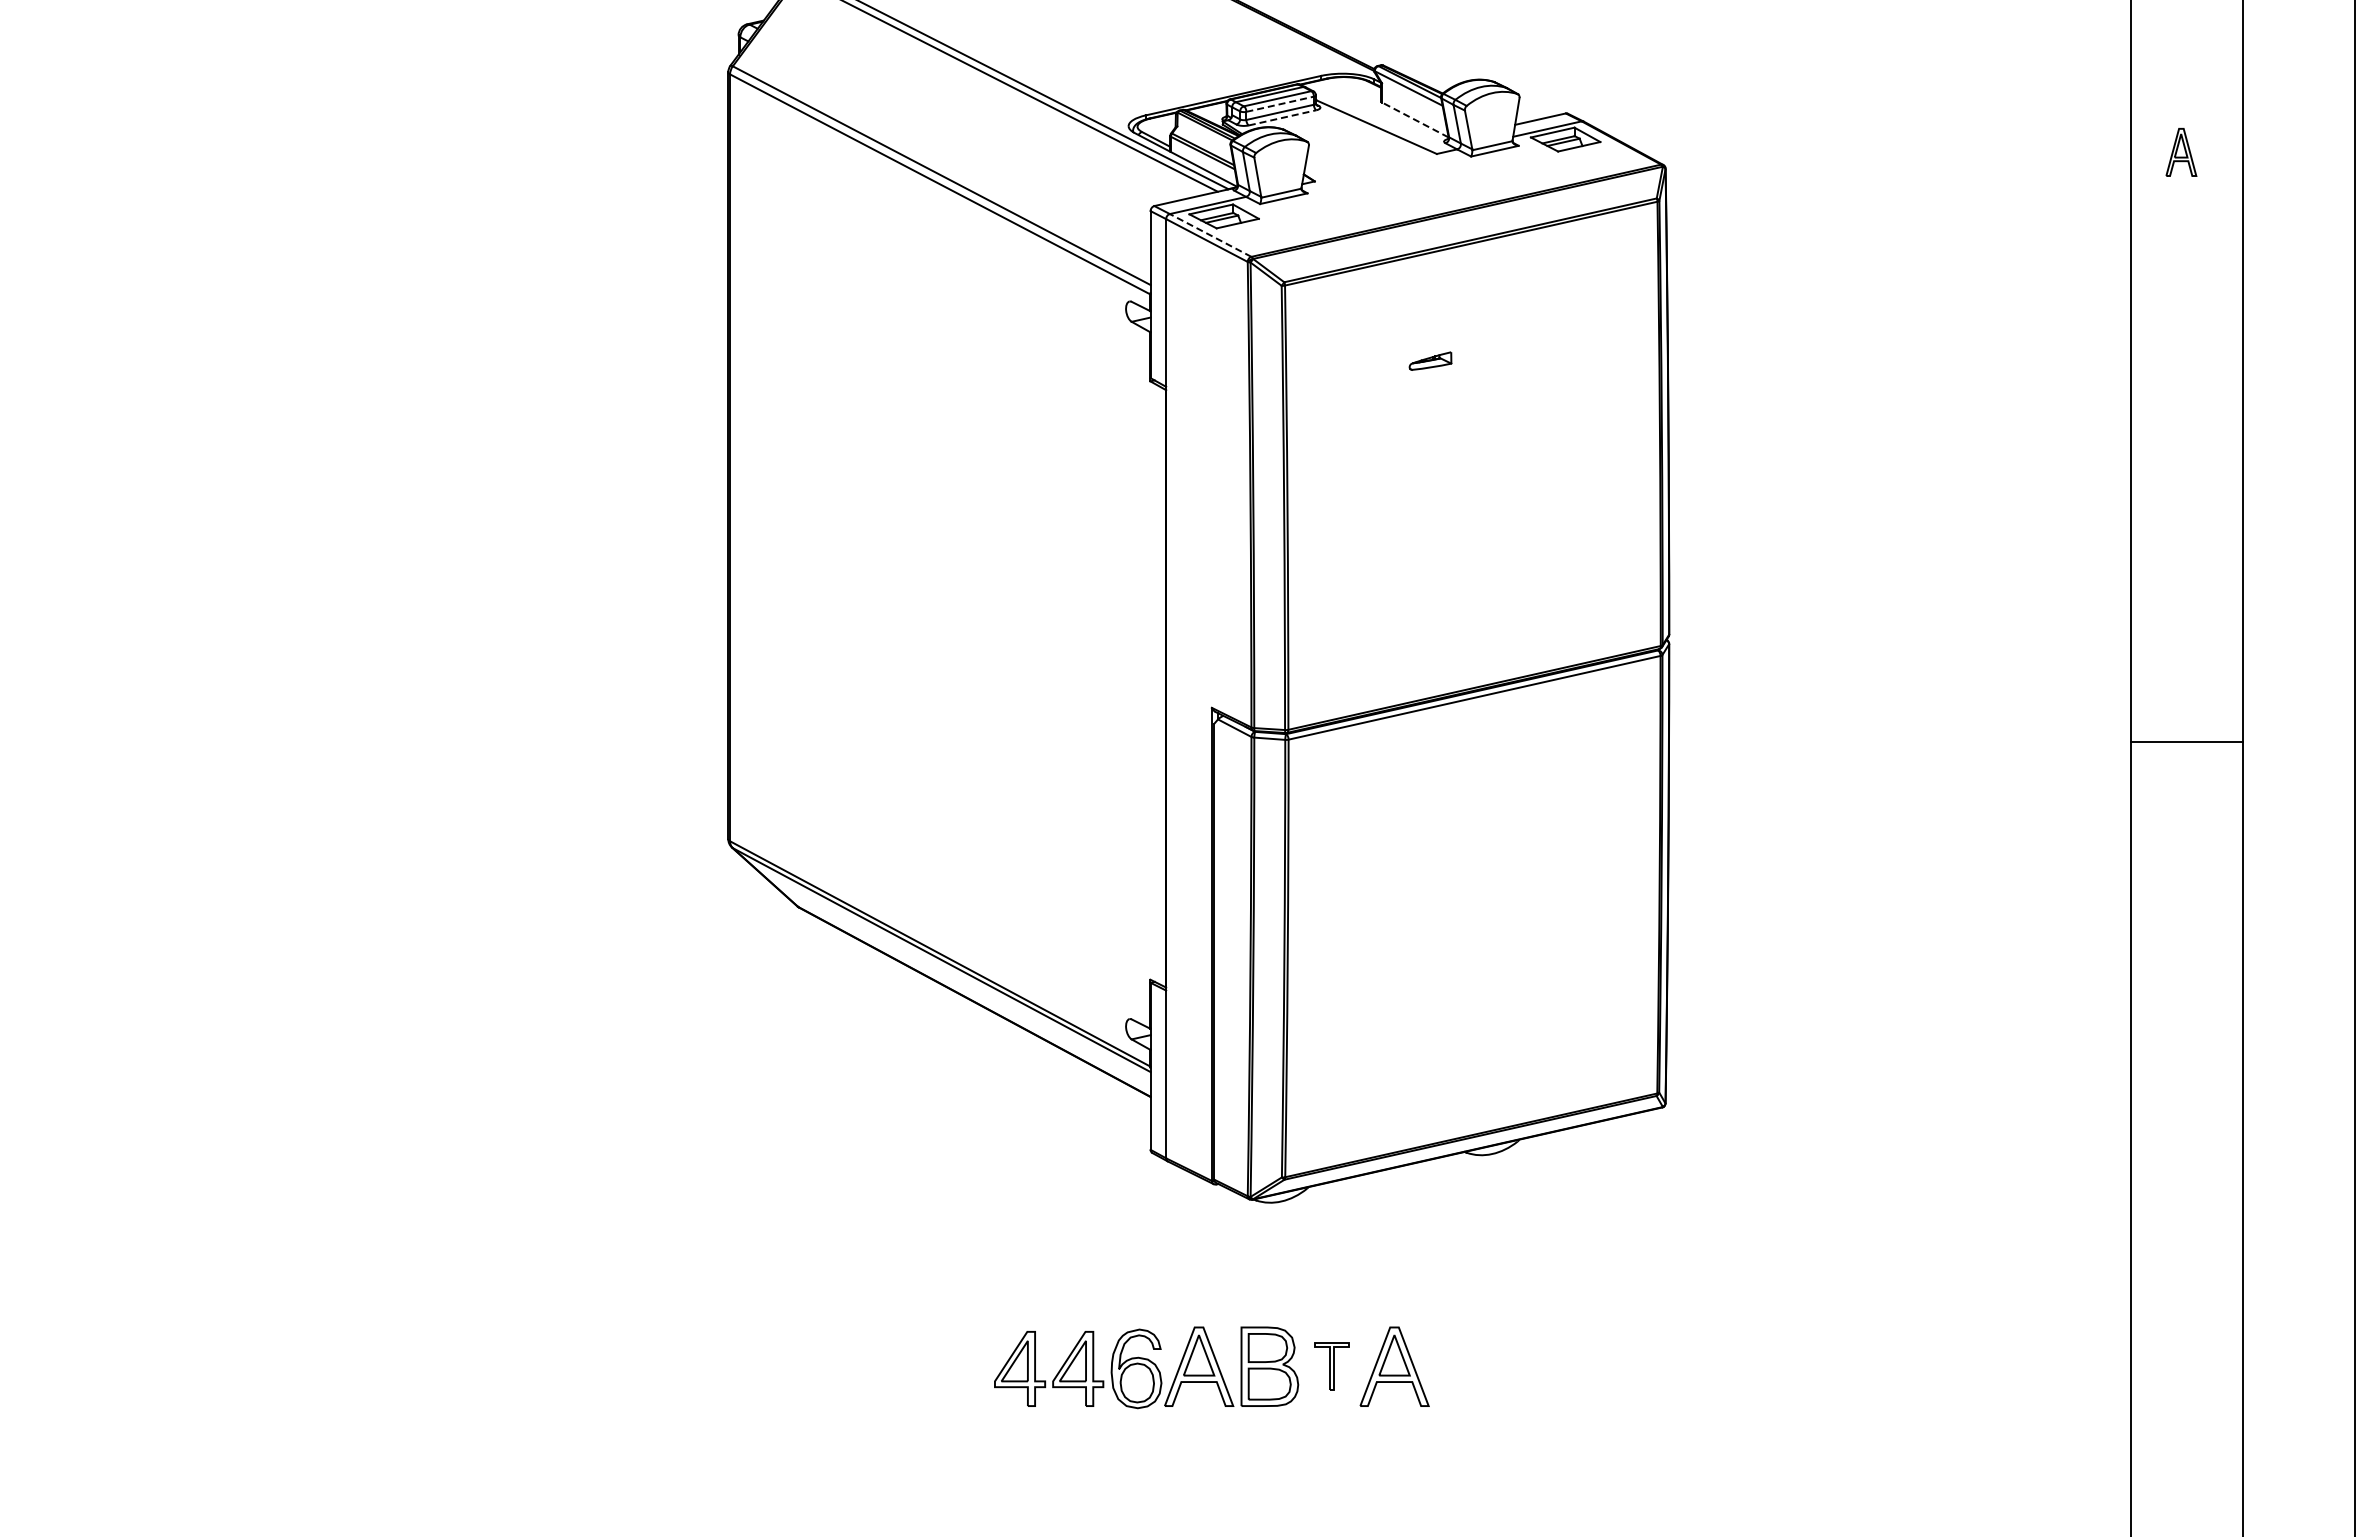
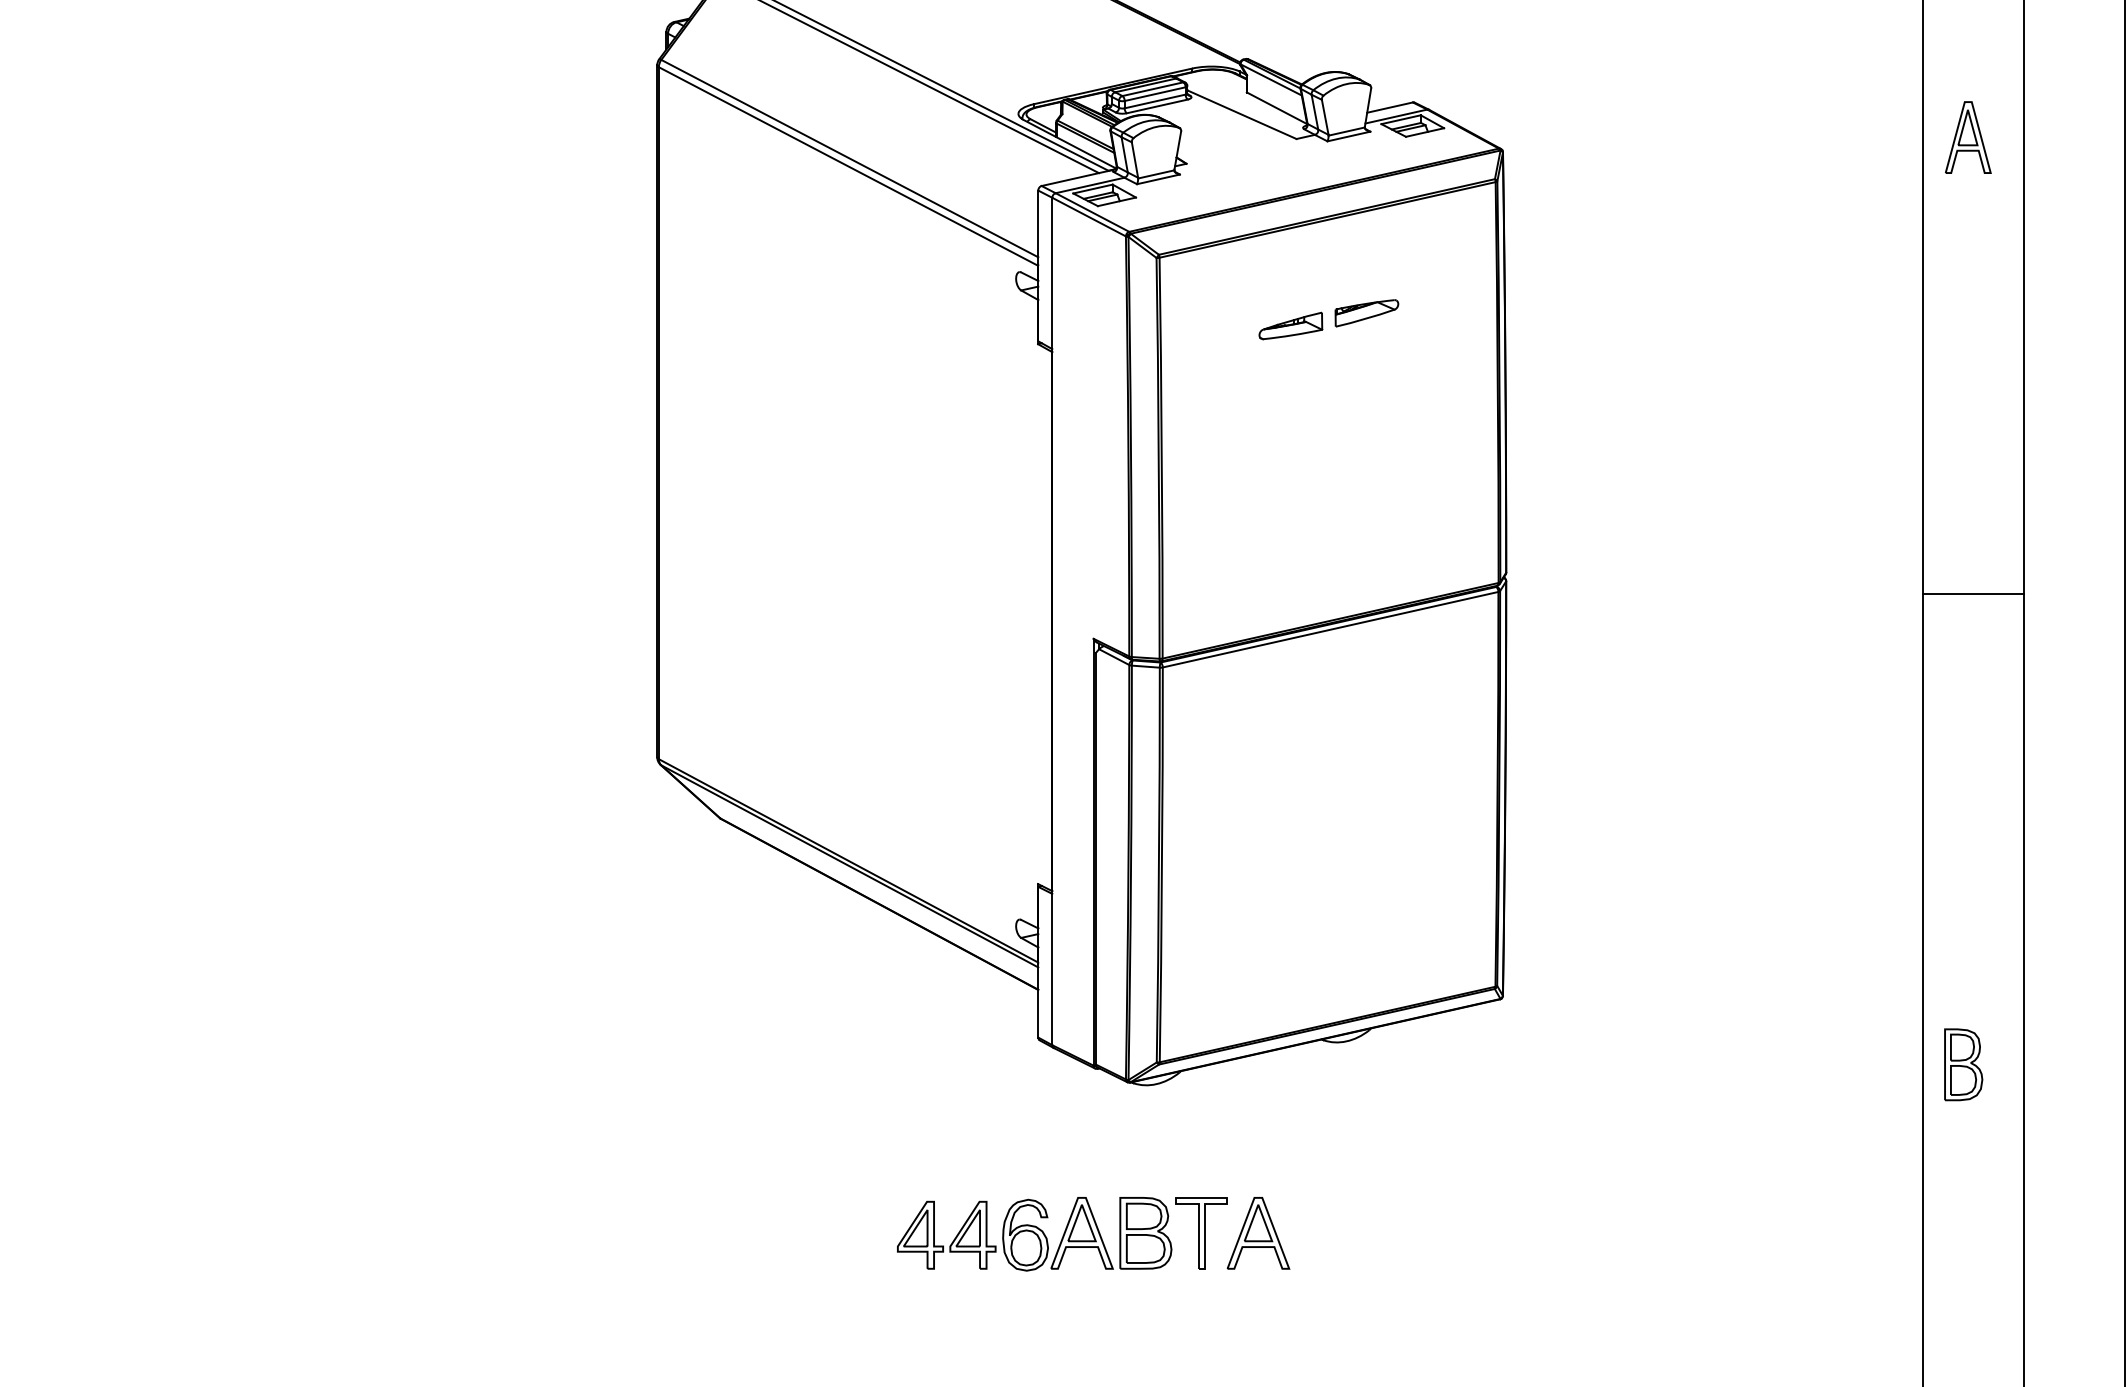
line: (1280, 104) -> (1155, 94), dashed -> solid
line: (1282, 117) -> (1157, 106), dashed -> solid
line: (1415, 119) -> (1277, 107), dashed -> solid
part: (2181, 152) -> (1968, 137), size x1.67
line: (1210, 235) -> (1092, 212), dashed -> solid
part: (1514, 346) -> (1366, 312), added
part: (1430, 360) -> (1290, 325), size x1.67
line: (2186, 741) -> (1972, 593), moved
part: (2175, 1179) -> (1963, 1064), added
part: (1331, 1366) -> (1201, 1233), size x1.67

